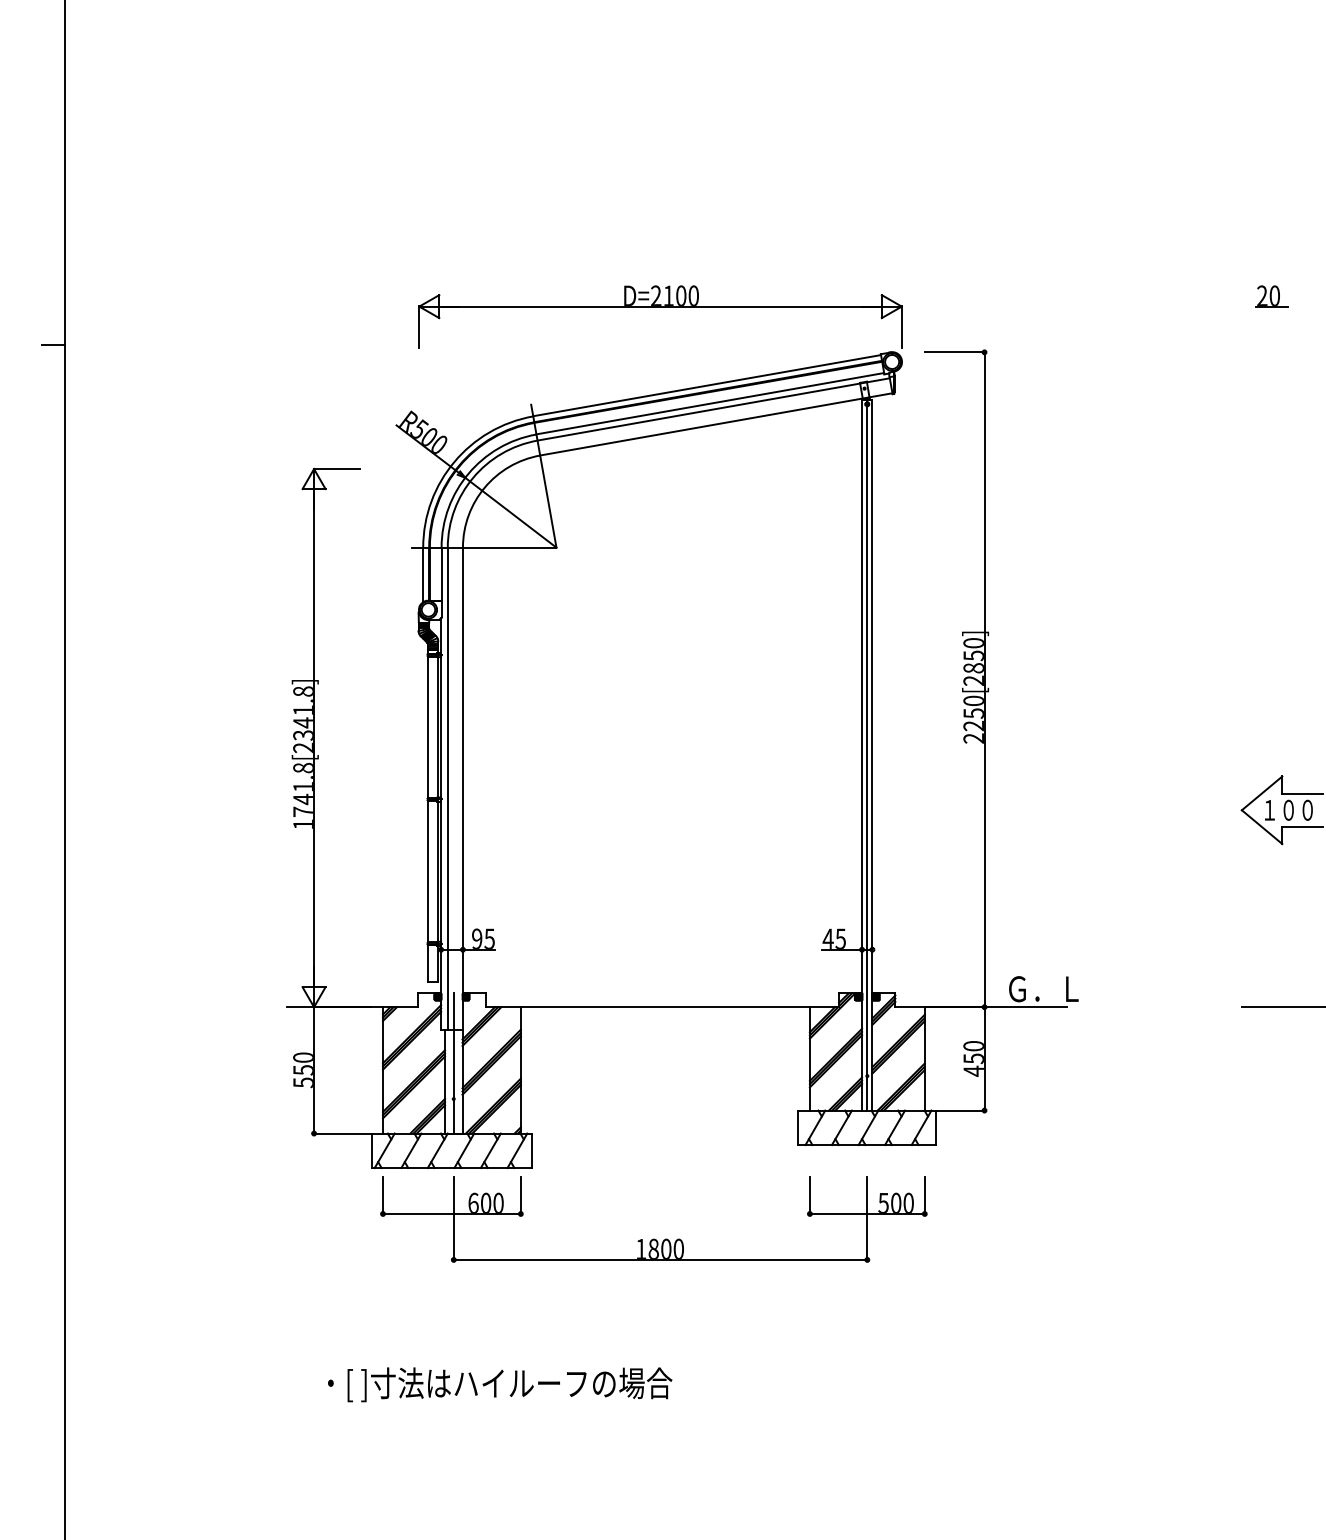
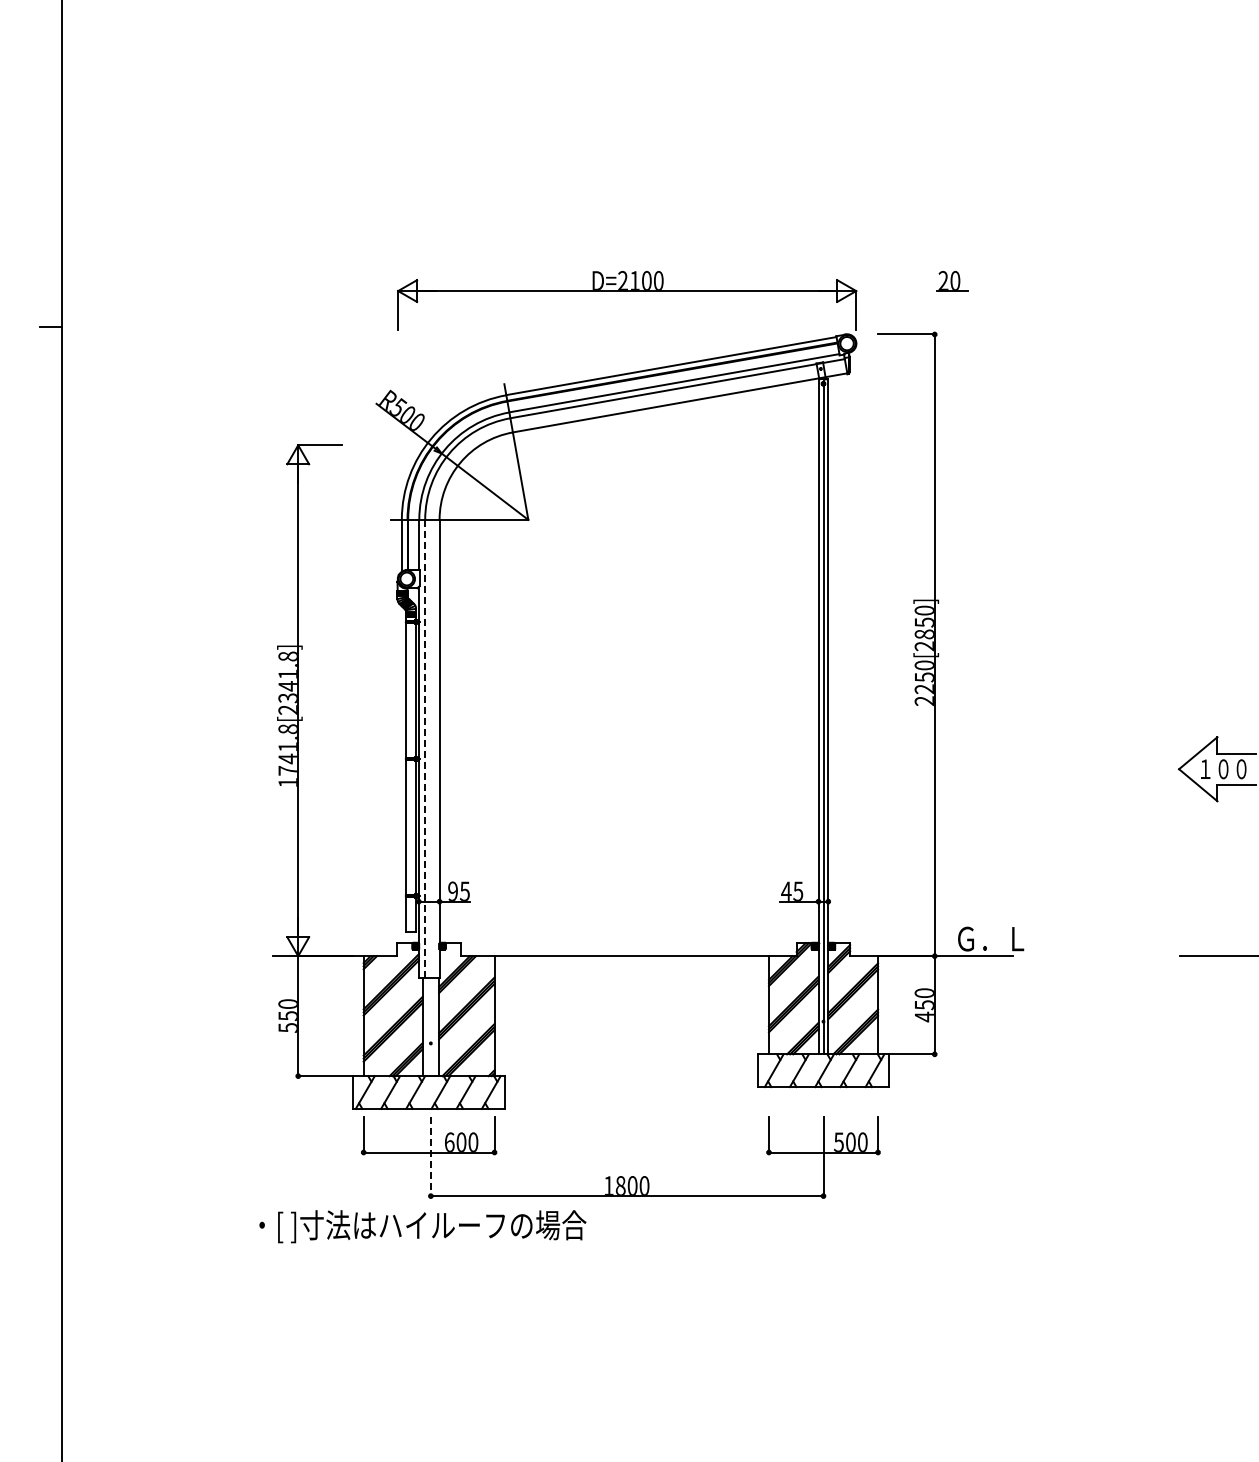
part: (1271, 296) -> (952, 281), moved
line: (448, 789) -> (425, 749), solid -> dashed
line: (453, 1063) -> (430, 1009), removed
line: (453, 1218) -> (430, 1156), solid -> dashed
text: (499, 1384) -> (422, 1226), moved

